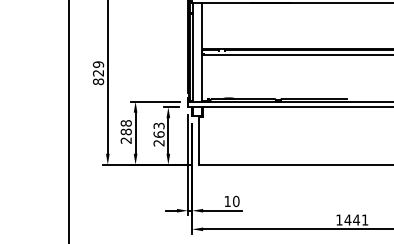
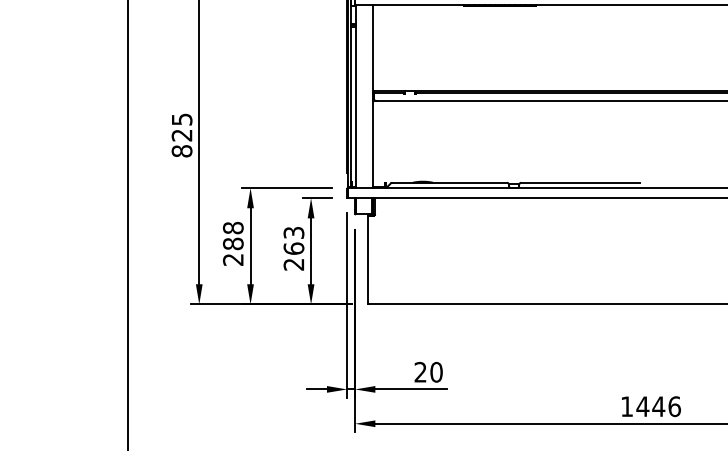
text: (97, 64) -> (180, 119), 829 -> 825
text: (227, 200) -> (420, 370), 10 -> 20
text: (364, 219) -> (673, 405), 1441 -> 1446

